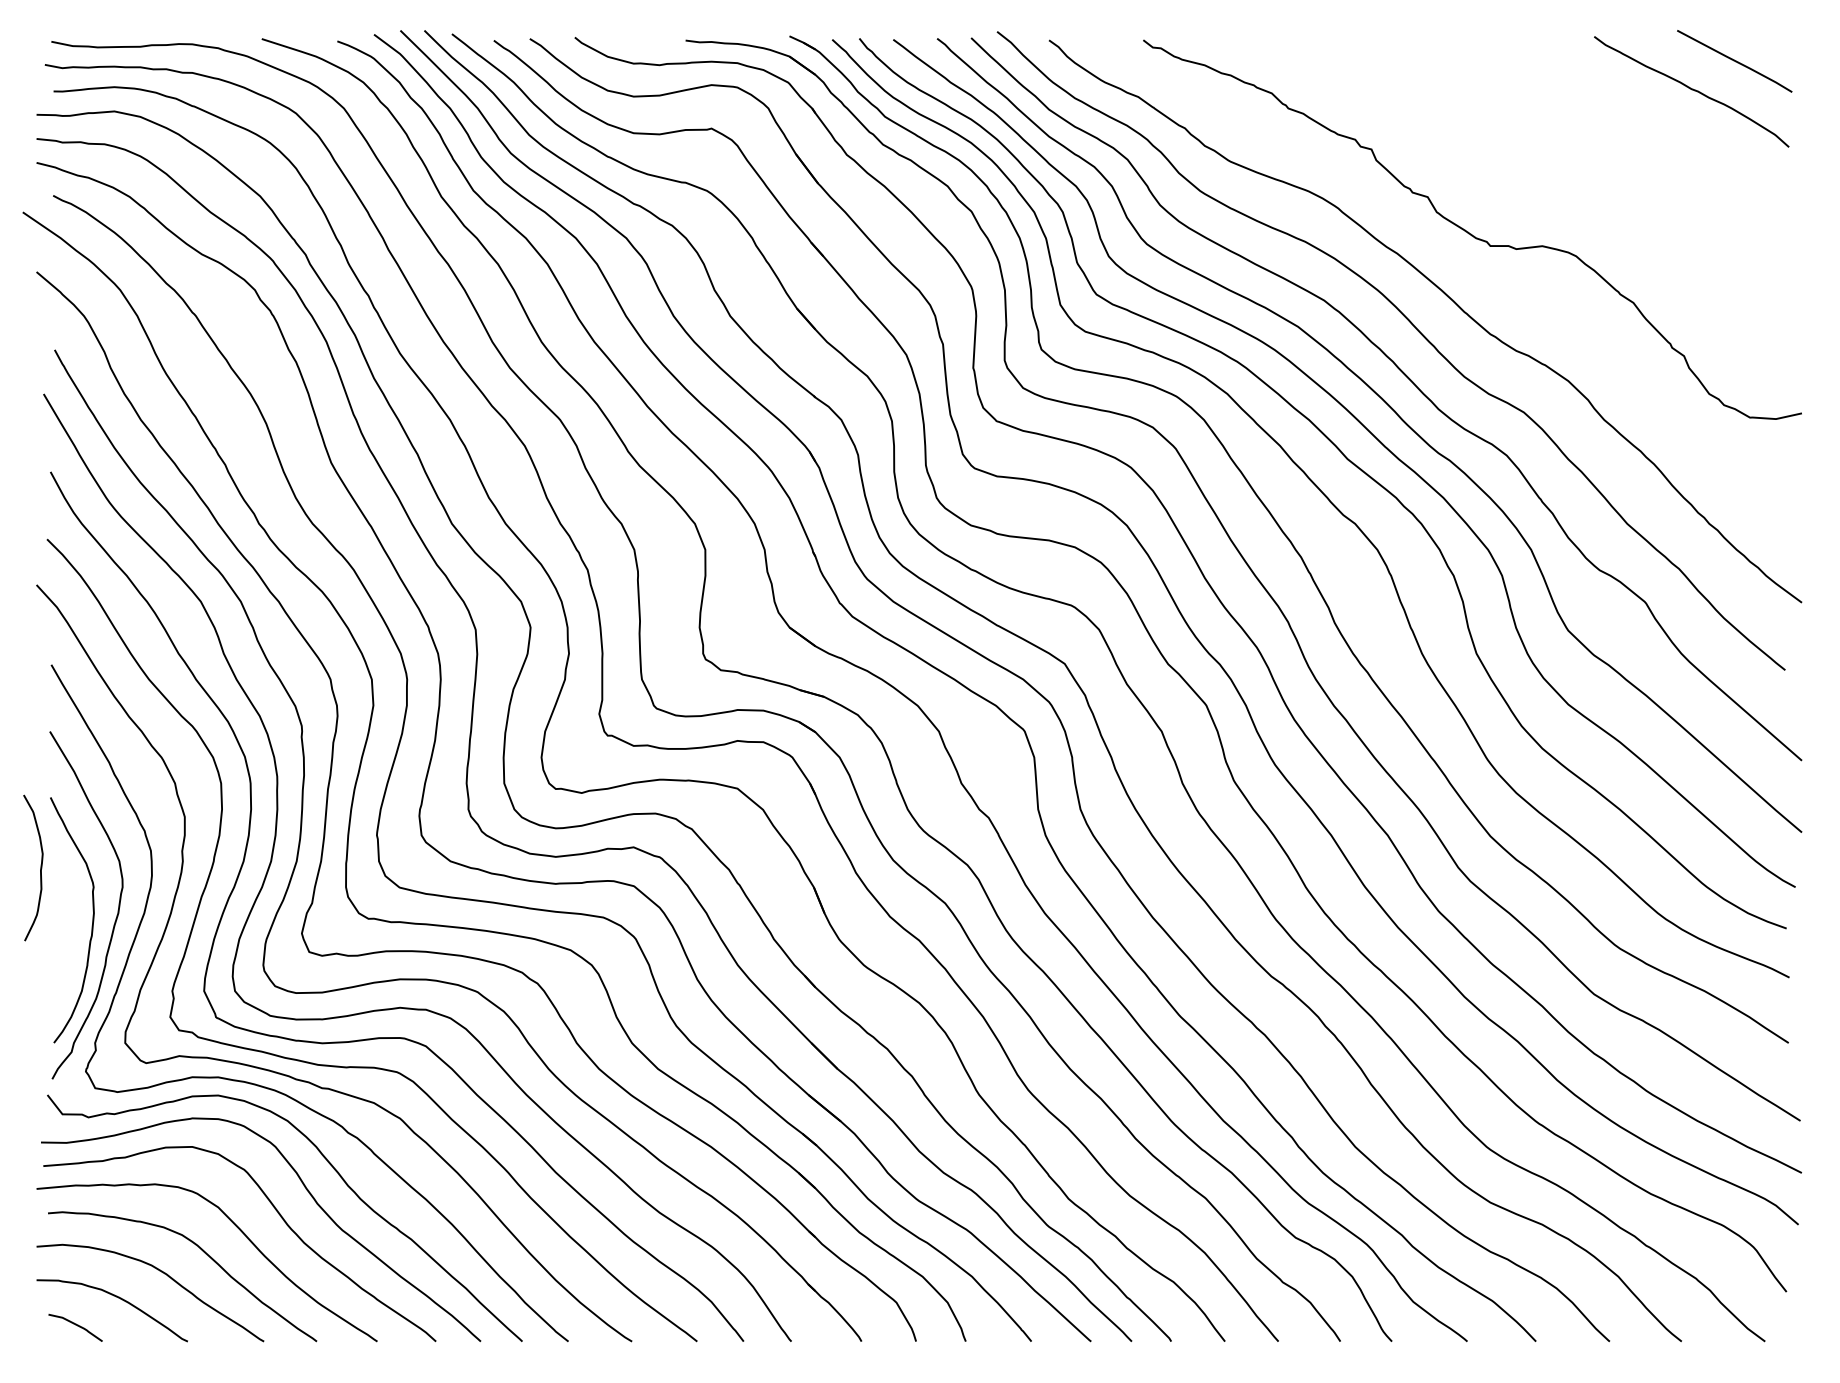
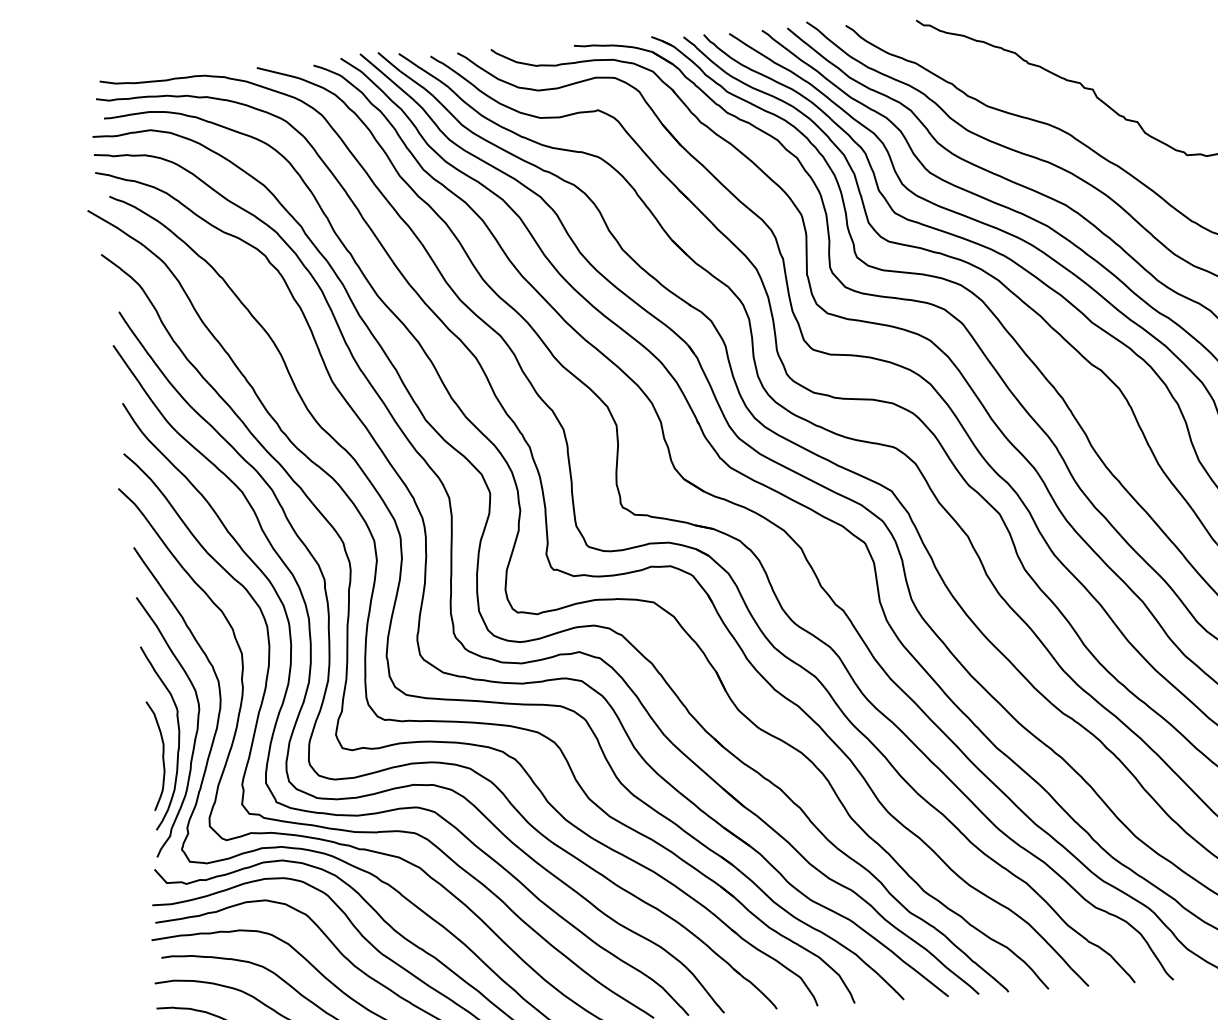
curve: (40, 867) -> (162, 754), moved

